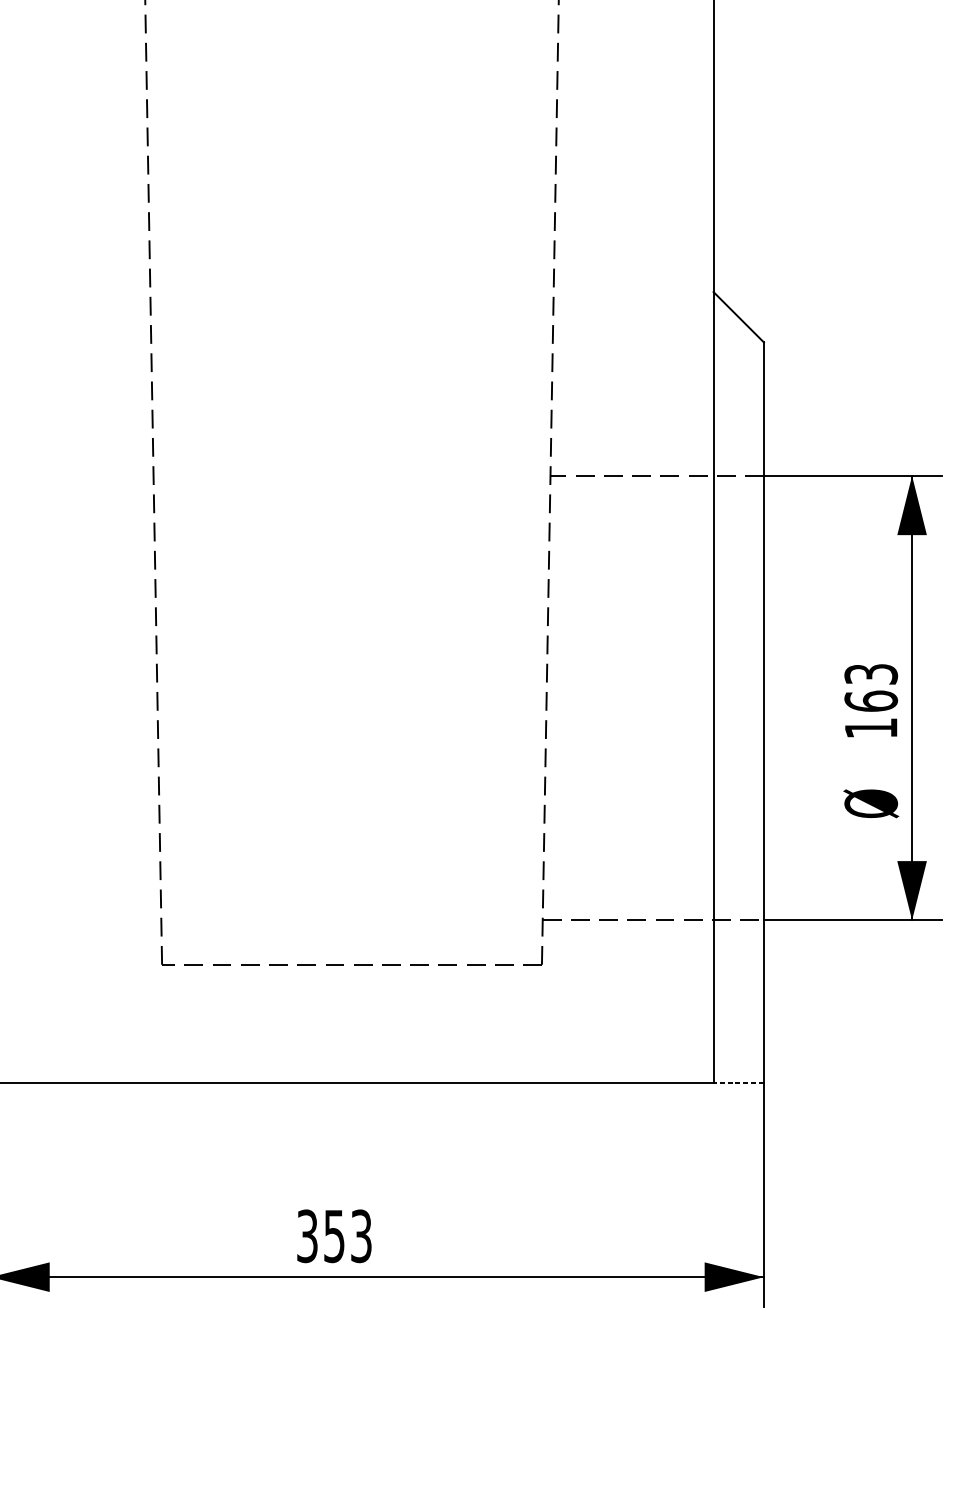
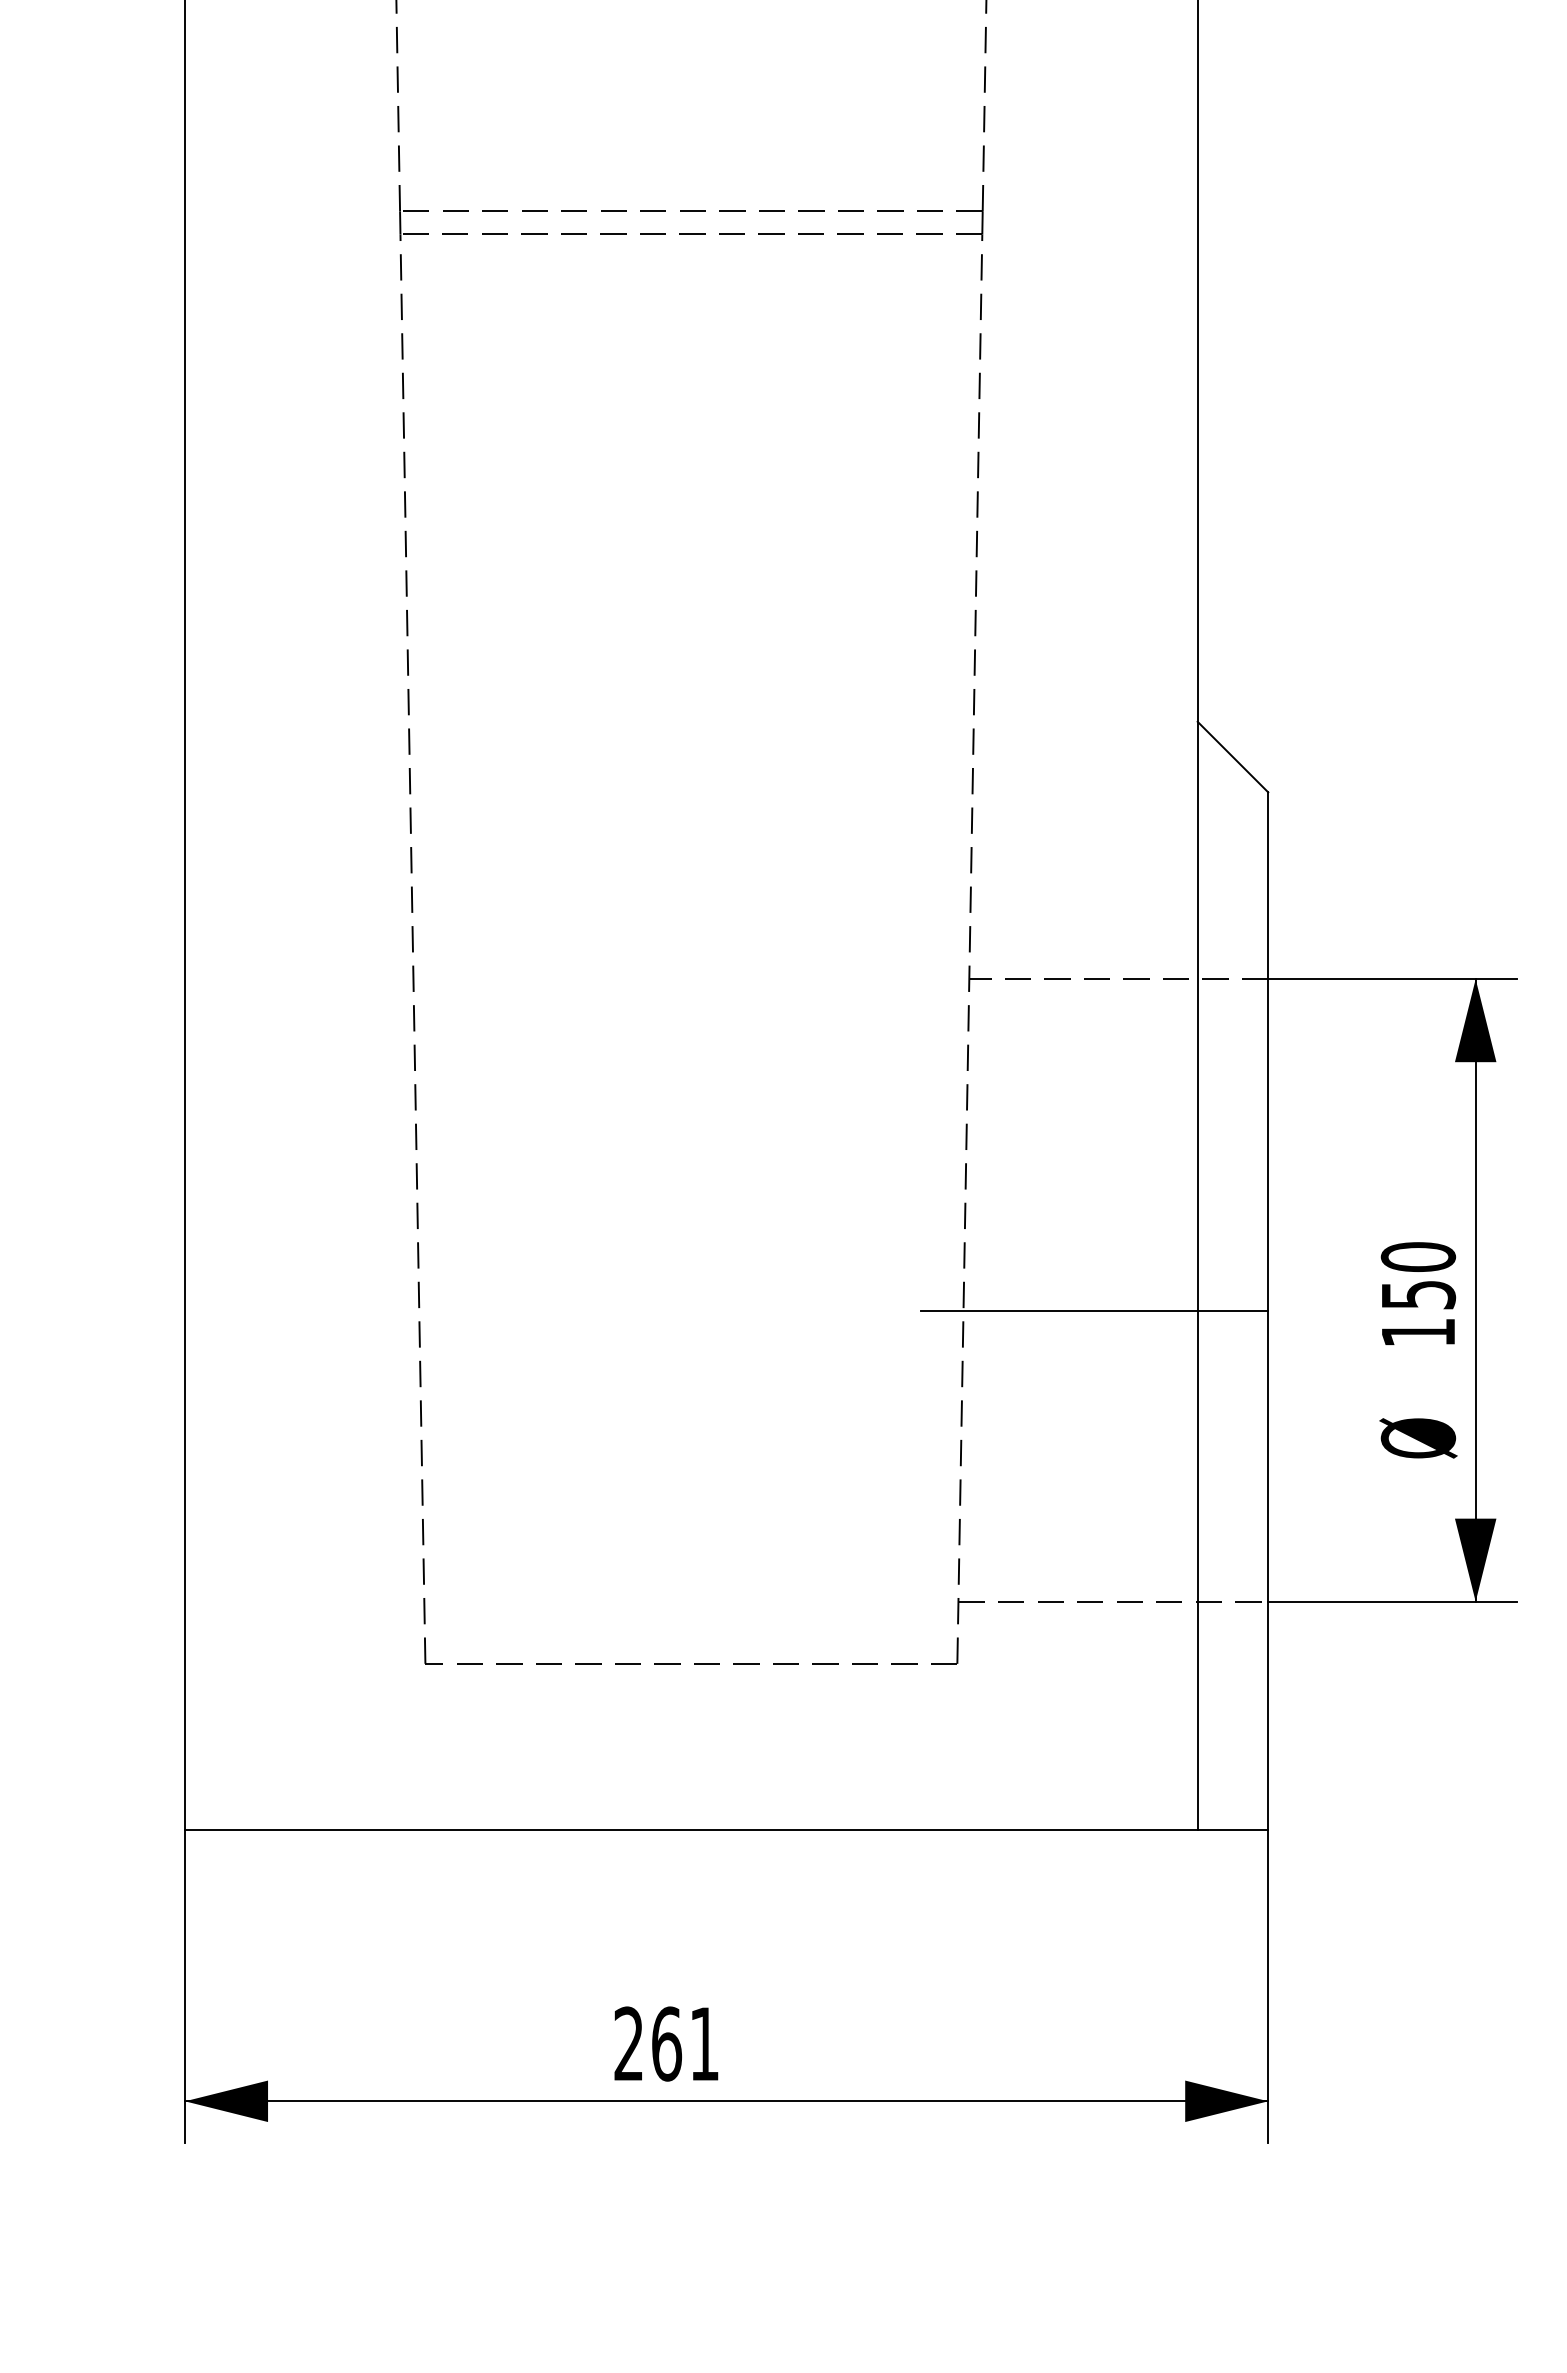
text: (871, 687) -> (1418, 1275), 163 -> 150
line: (639, 713) -> (1094, 1311), added
line: (738, 1083) -> (1232, 1829), dashed -> solid
text: (334, 1235) -> (666, 2043), 353 -> 261

